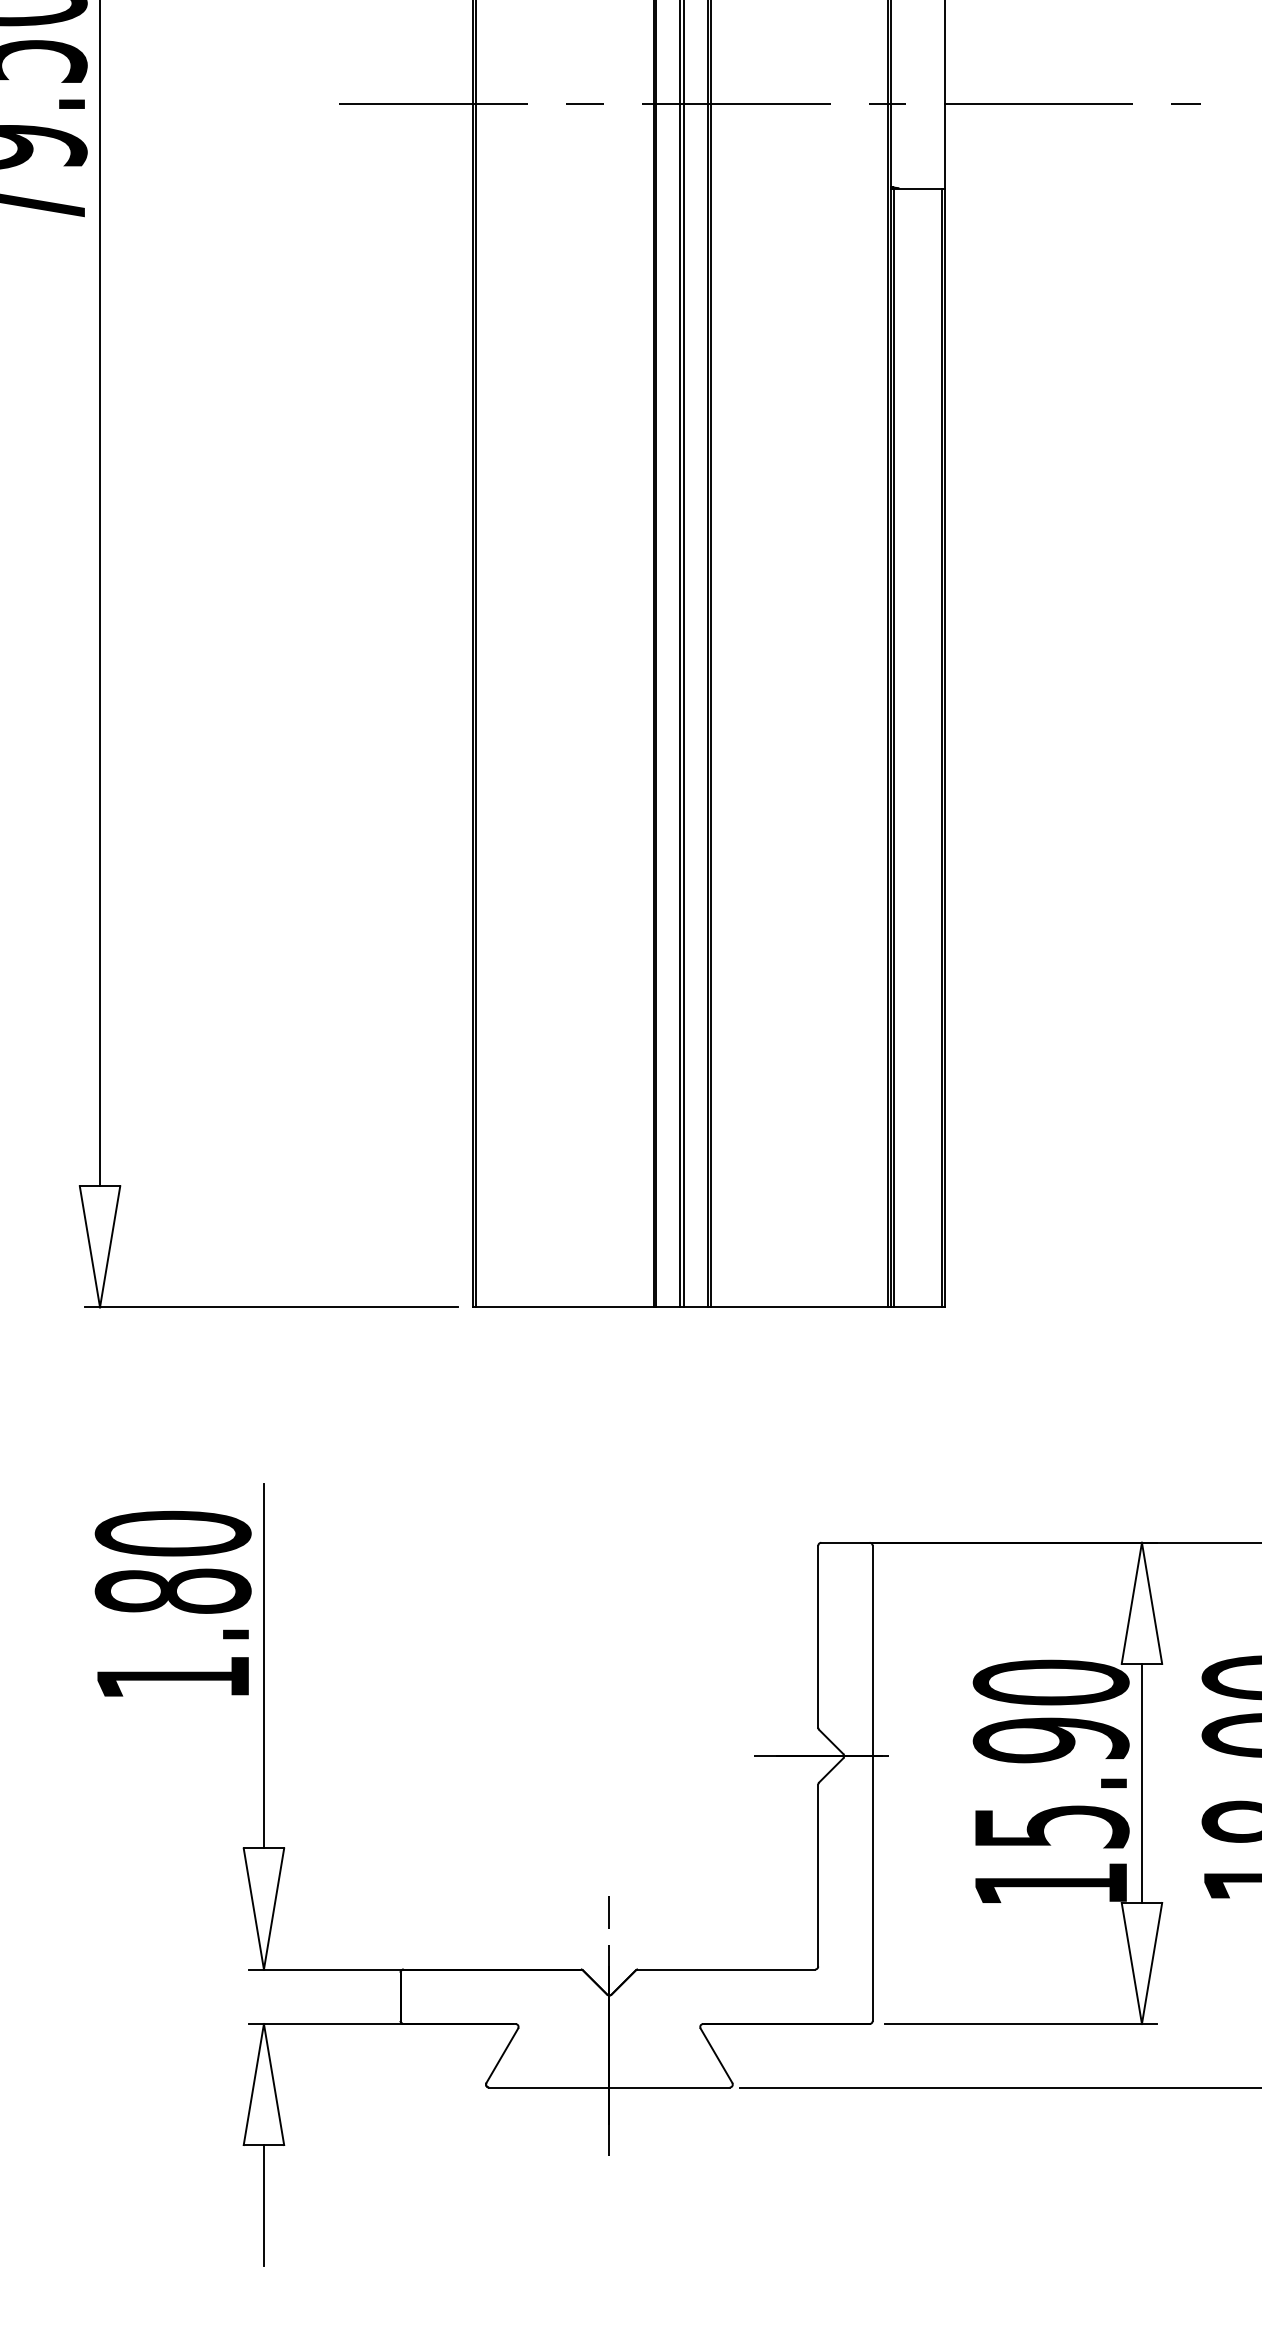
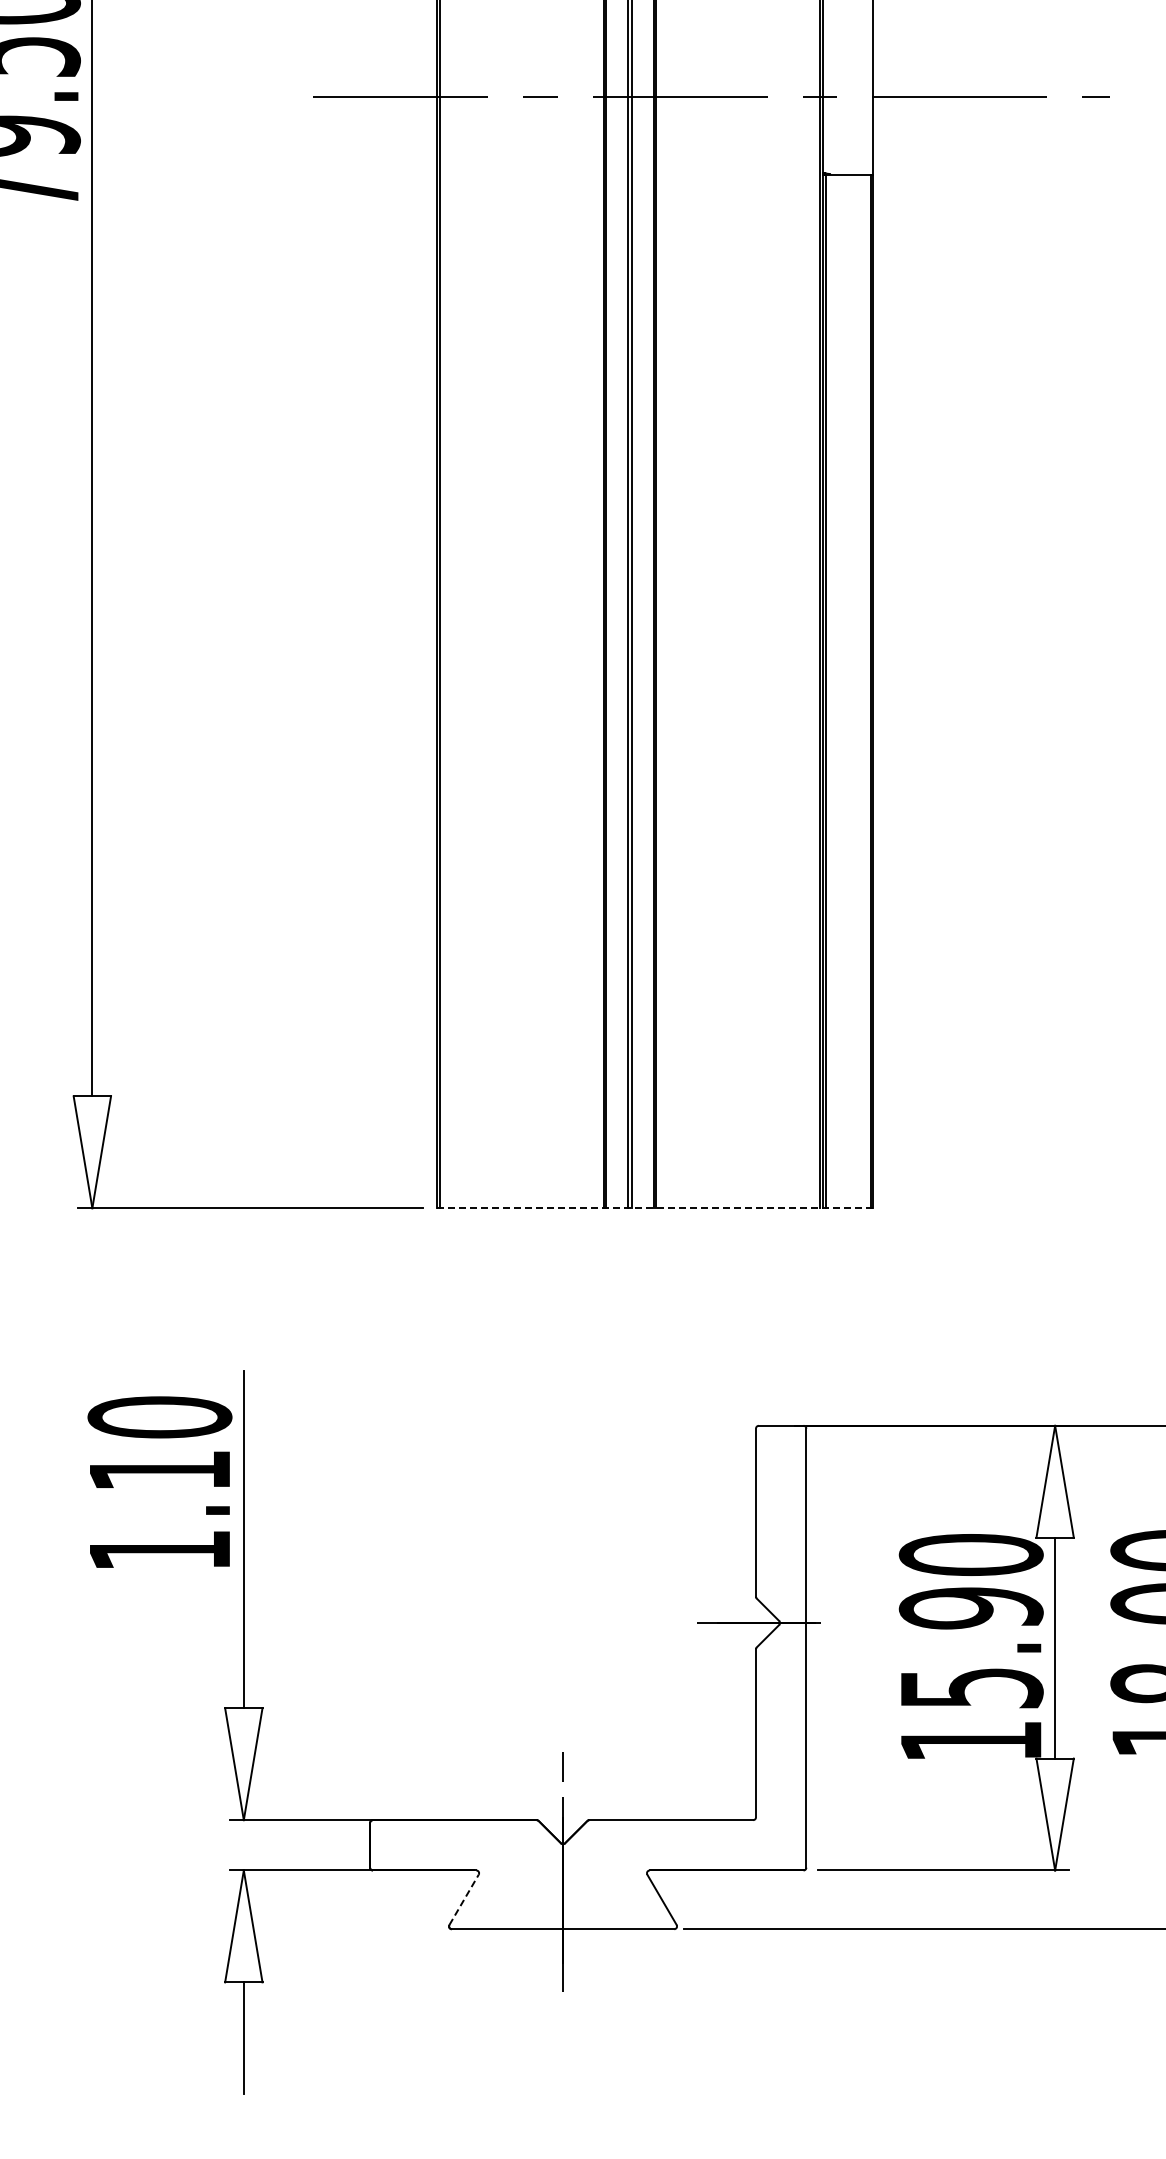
line: (709, 1307) -> (655, 1208), solid -> dashed
text: (172, 1591) -> (159, 1470), 1.80 -> 1.10
line: (502, 2055) -> (464, 1899), solid -> dashed

